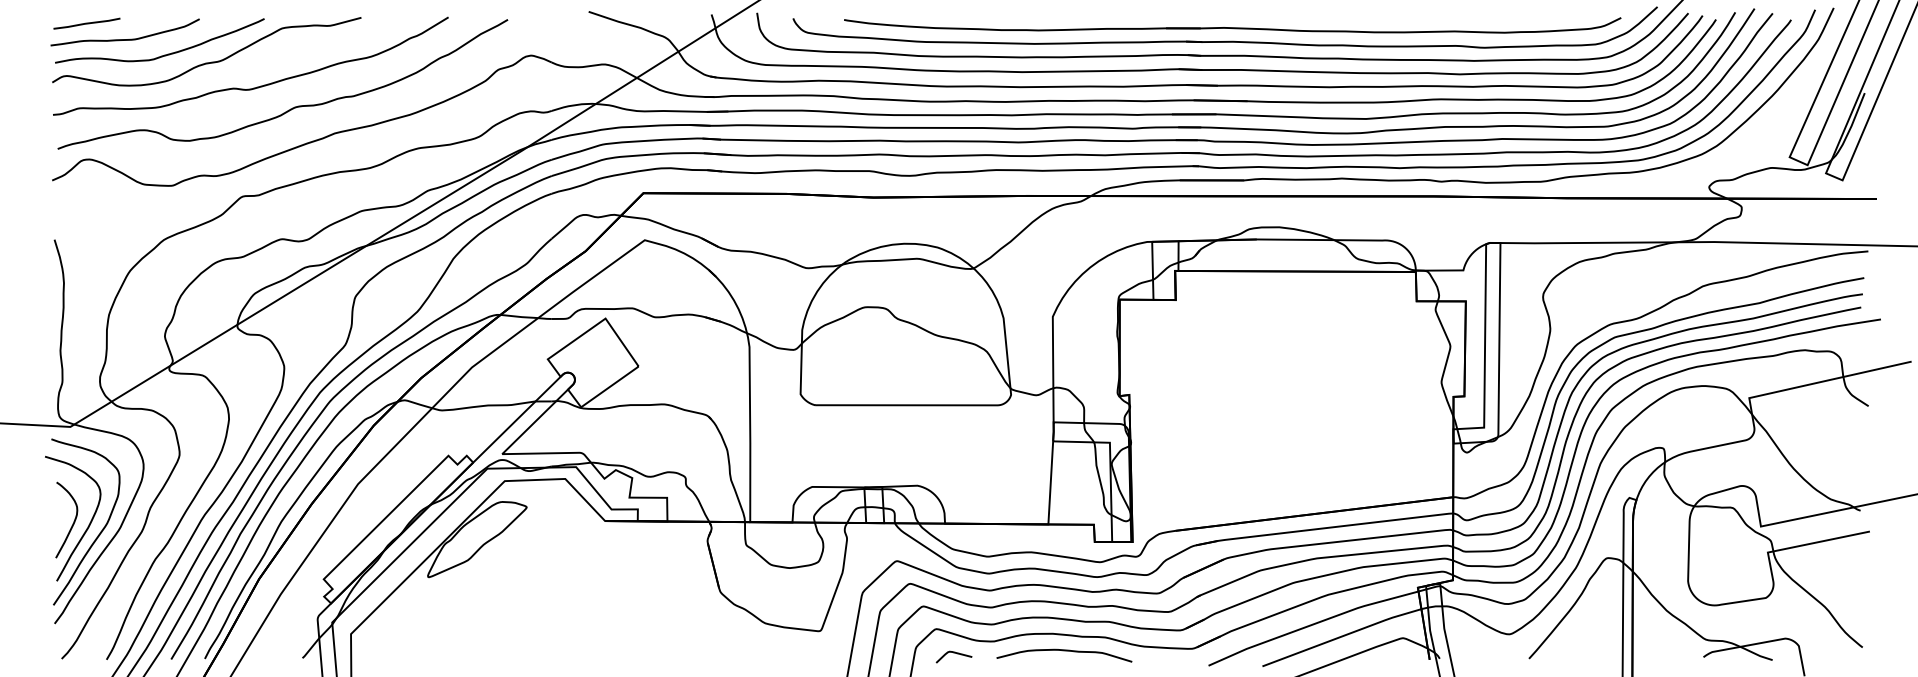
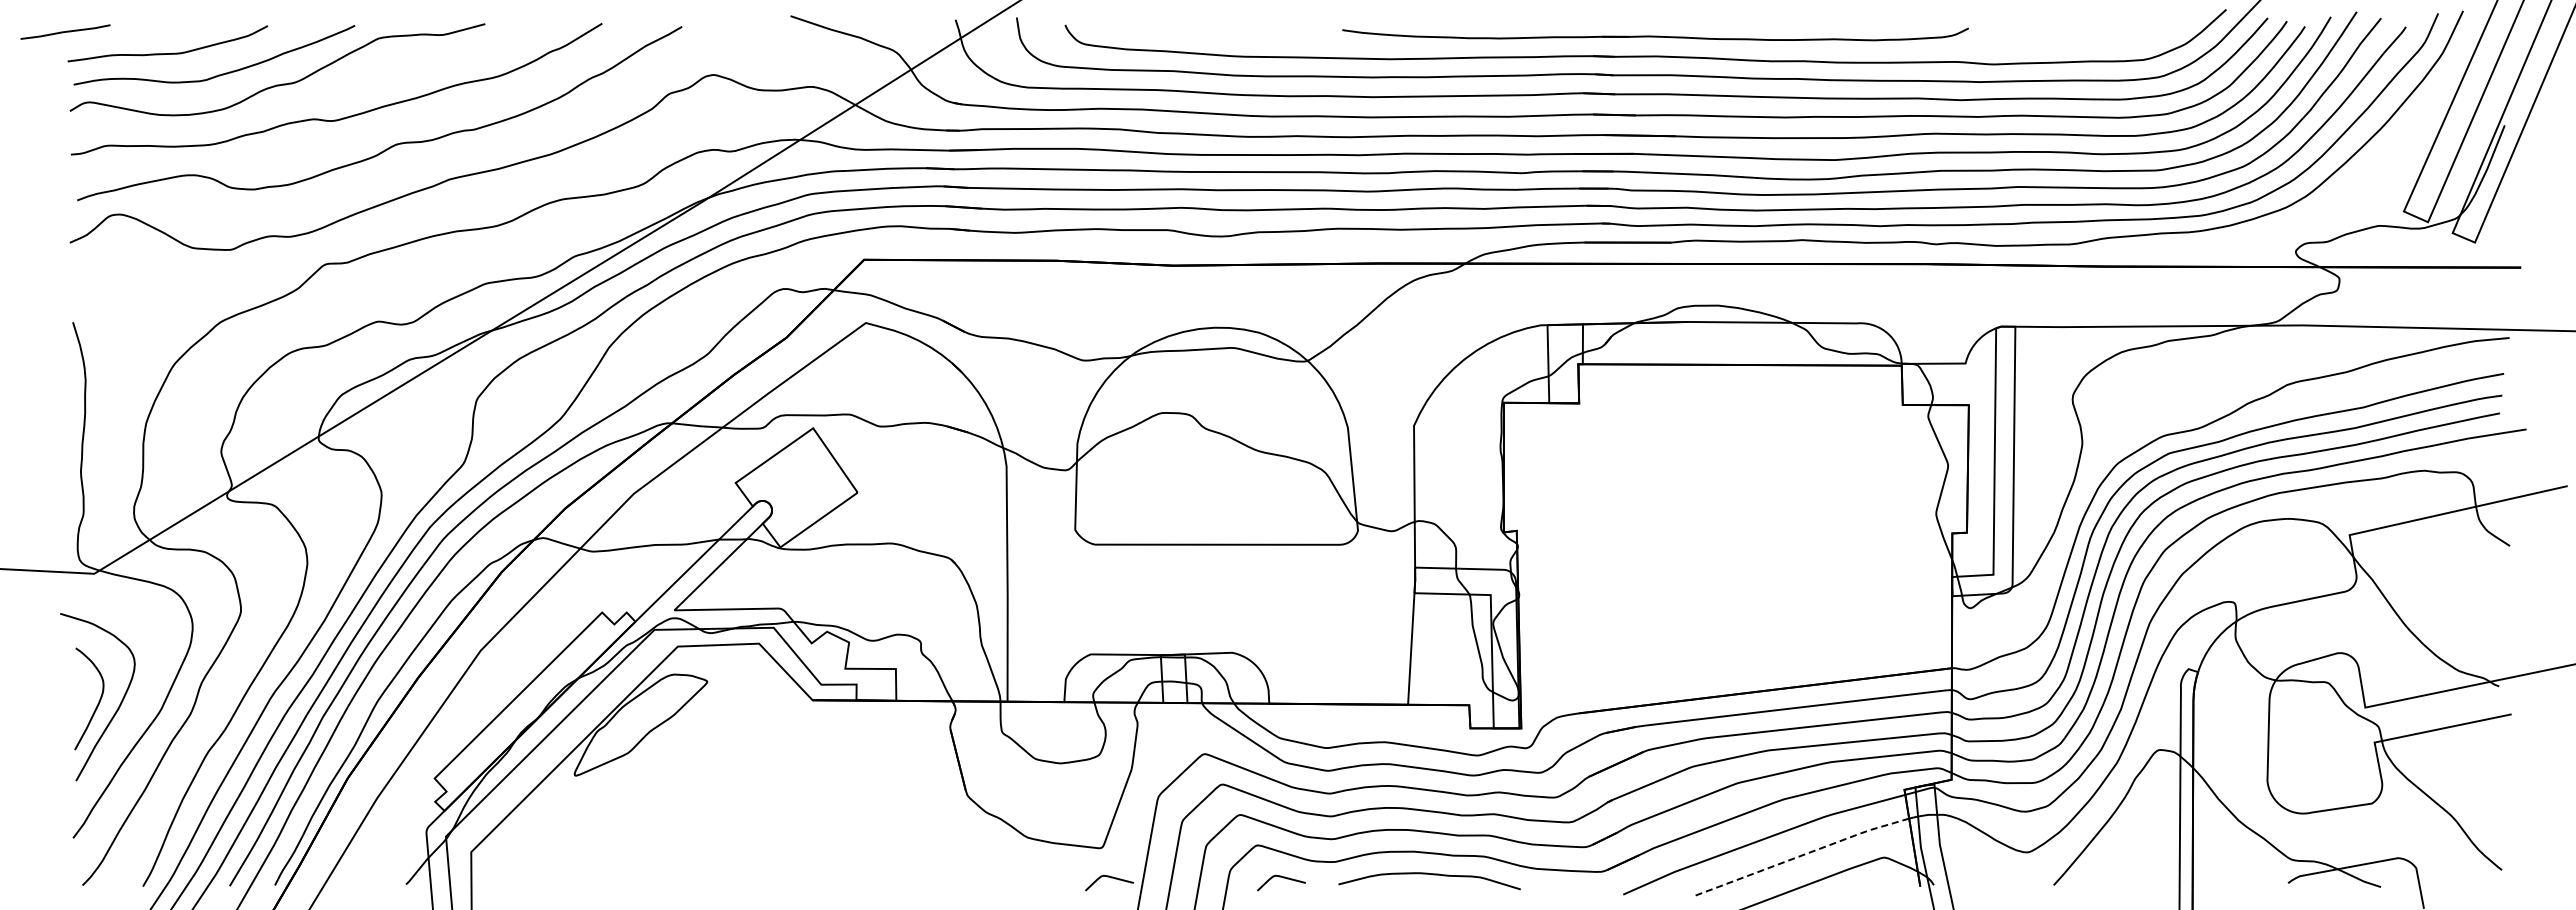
line: (86, 23) -> (65, 31), moved
part: (1232, 25) -> (1655, 34), size x0.6
curve: (101, 530) -> (135, 713), removed
line: (1342, 635) -> (1803, 854), solid -> dashed
curve: (827, 653) -> (1111, 878), added

